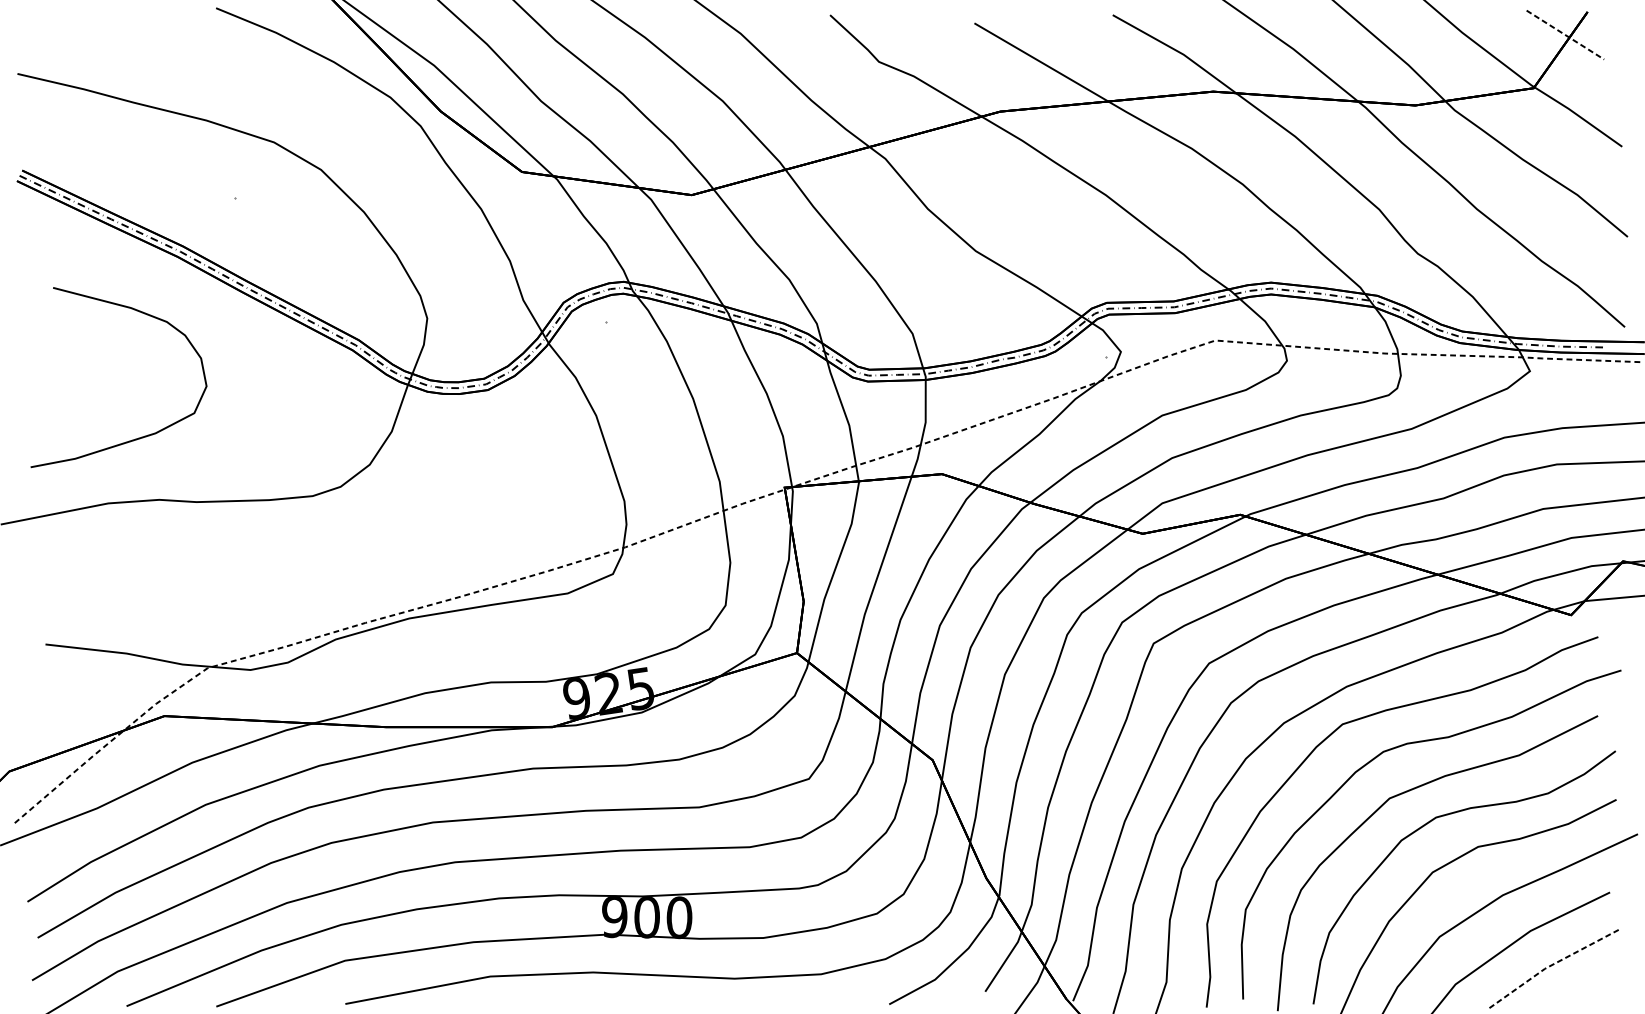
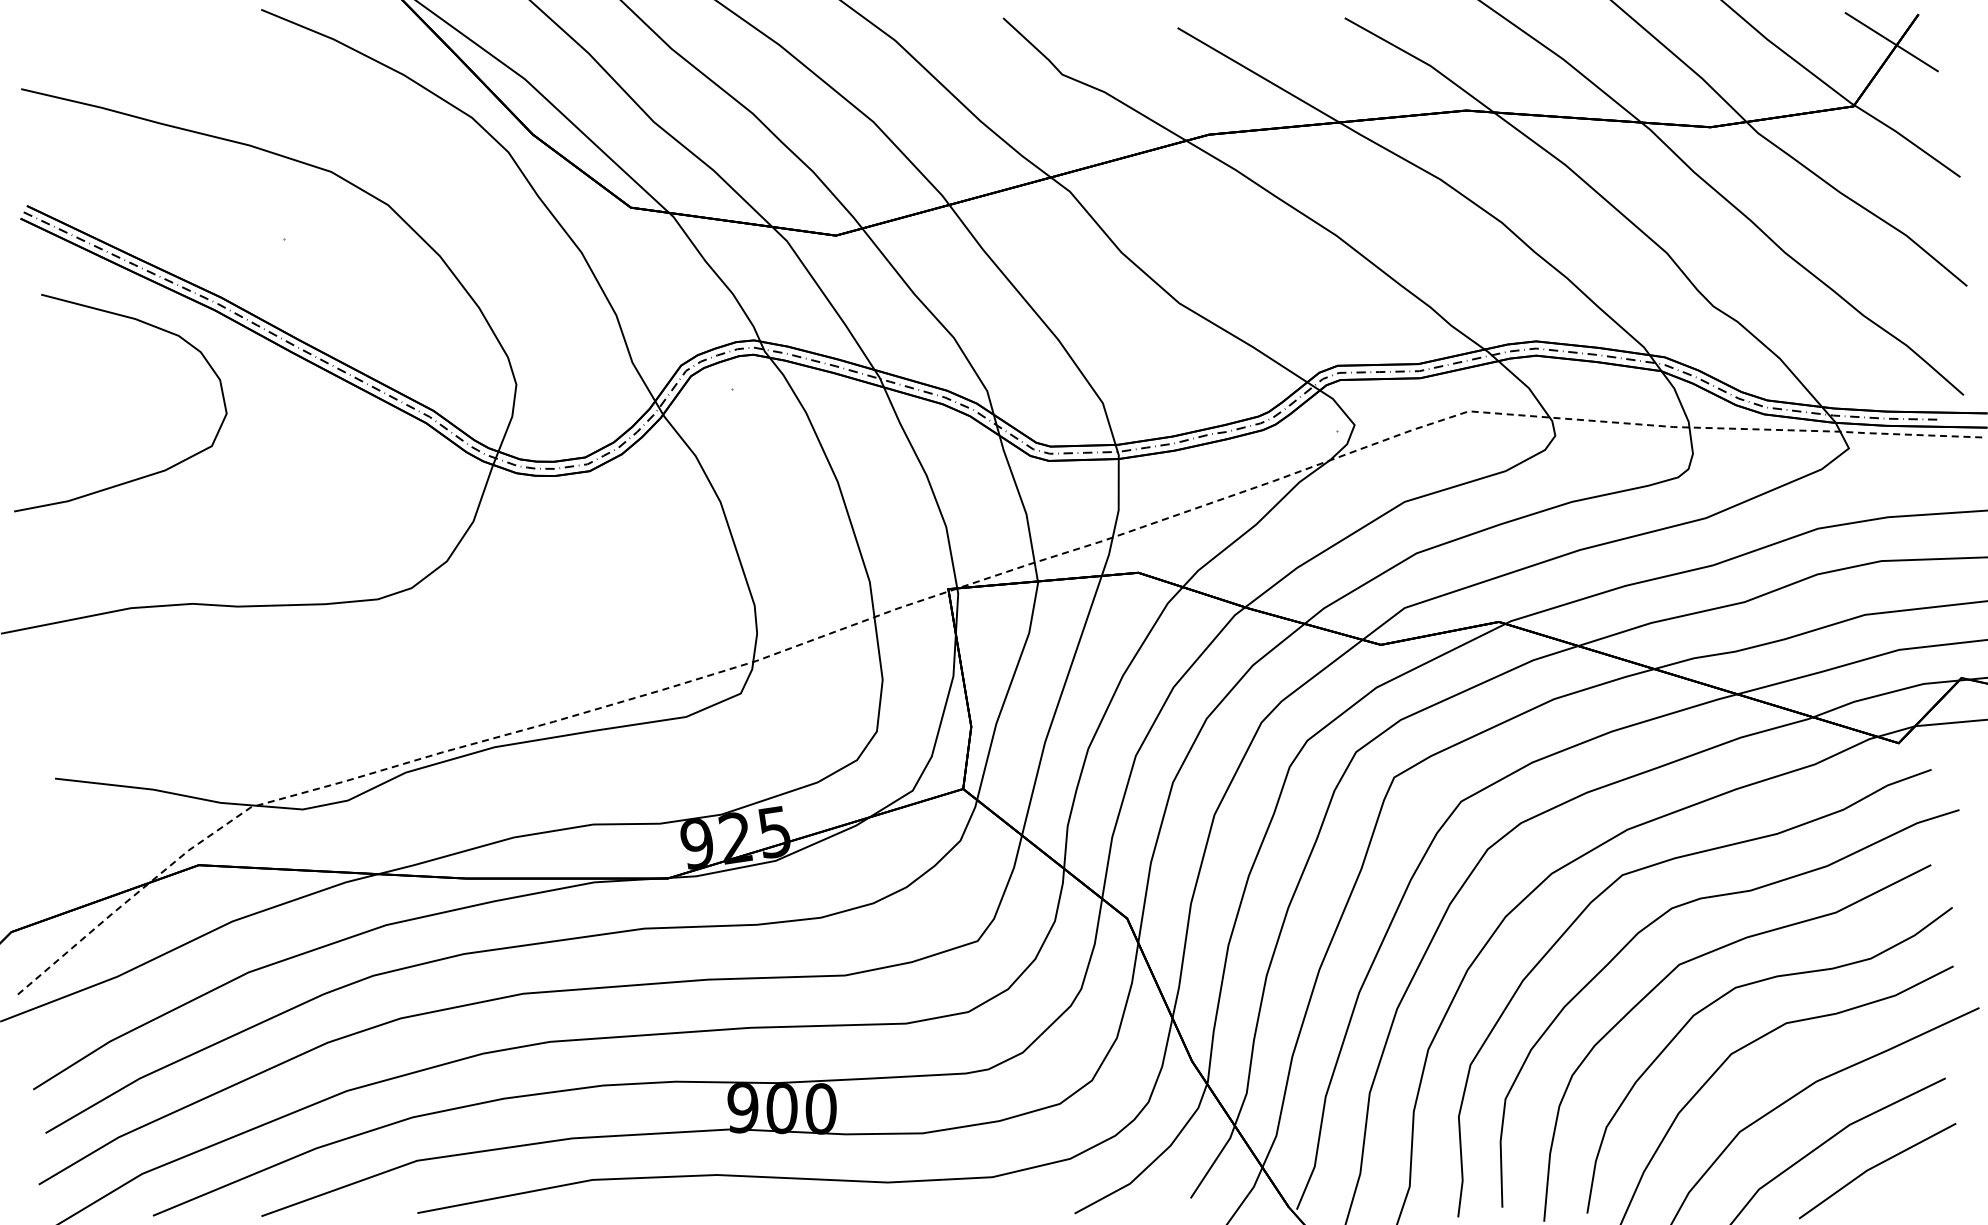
line: (1566, 35) -> (1892, 42), dashed -> solid
curve: (139, 437) -> (145, 475), moved
line: (1551, 965) -> (1874, 1166), dashed -> solid

